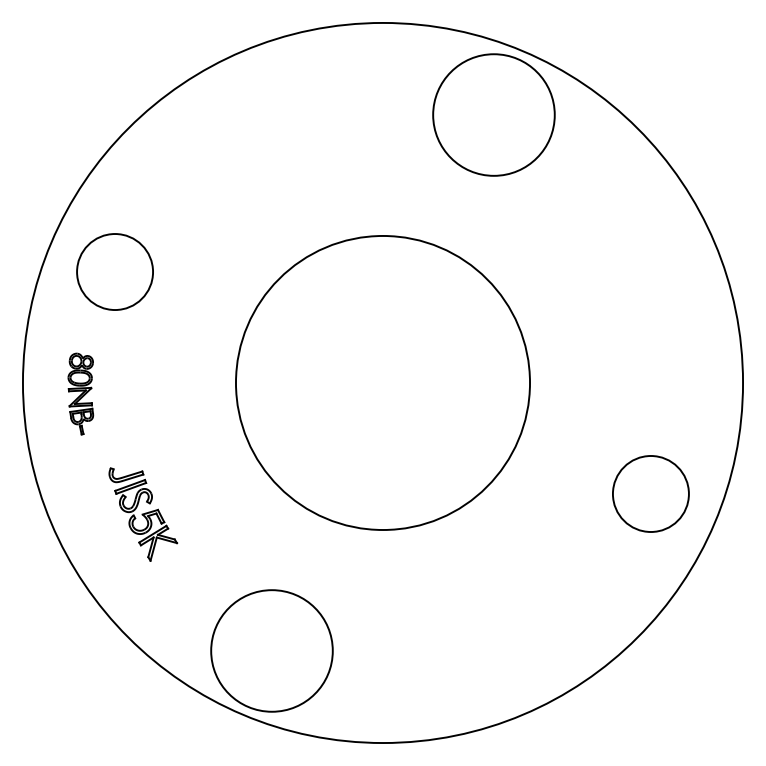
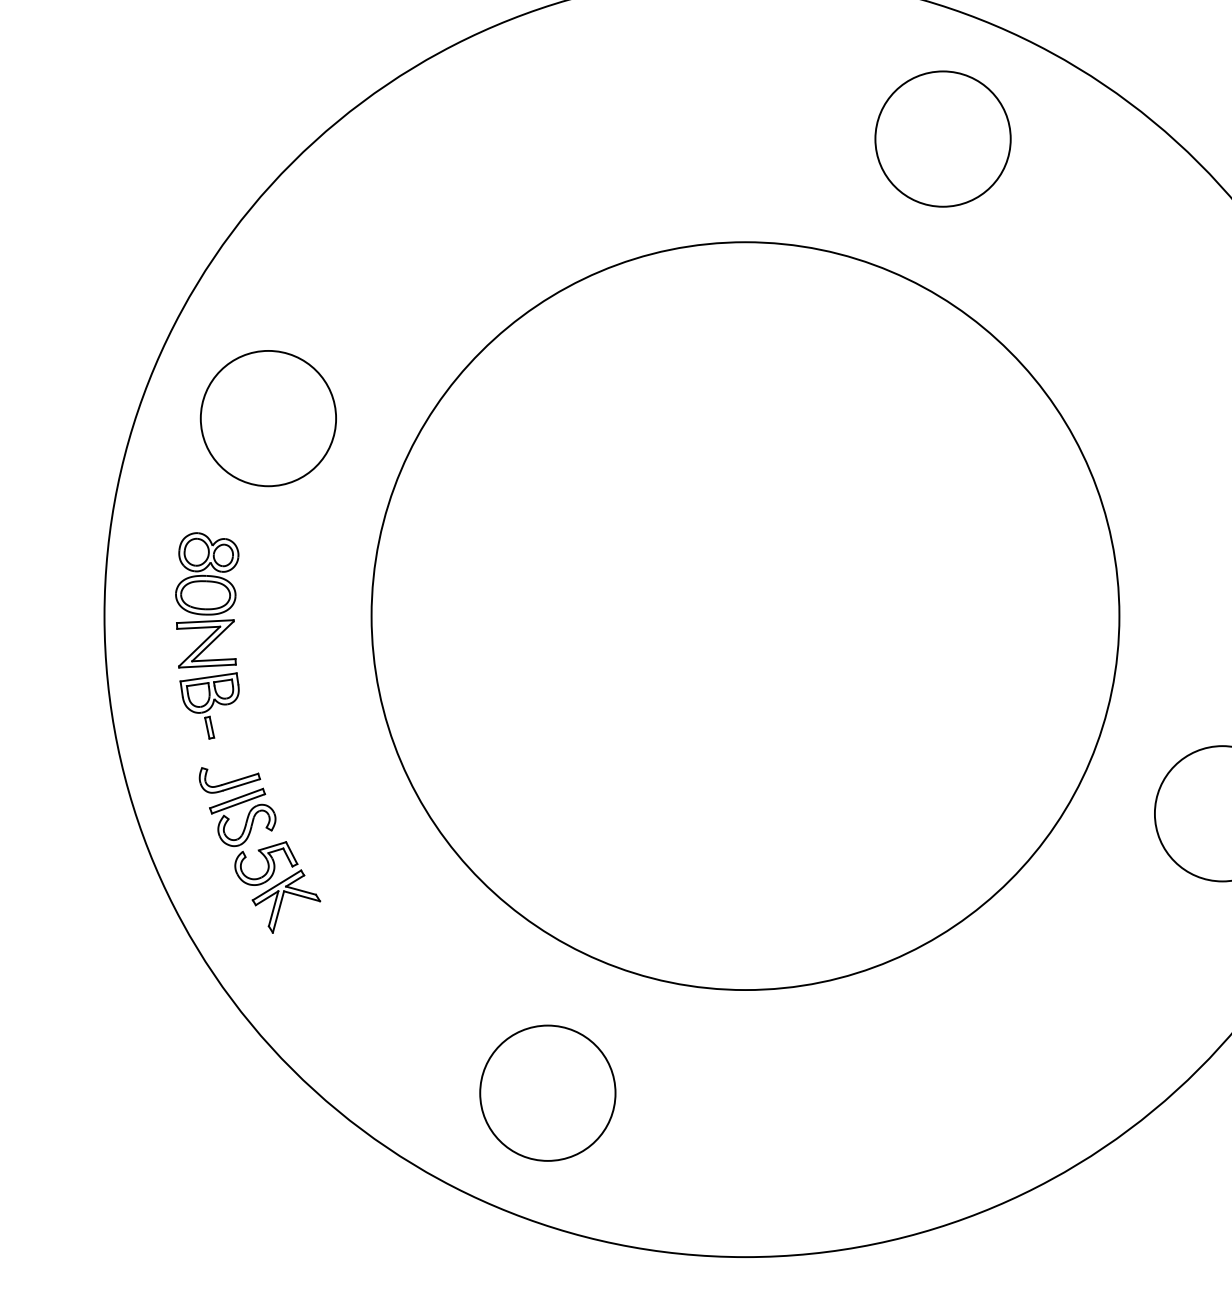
circle: (493, 115) -> (942, 139), size x0.62
circle: (382, 382) -> (744, 615), size x1.43
part: (80, 393) -> (206, 634), size x1.43
part: (143, 514) -> (260, 850), moved
circle: (271, 650) -> (546, 1092), size x0.62

